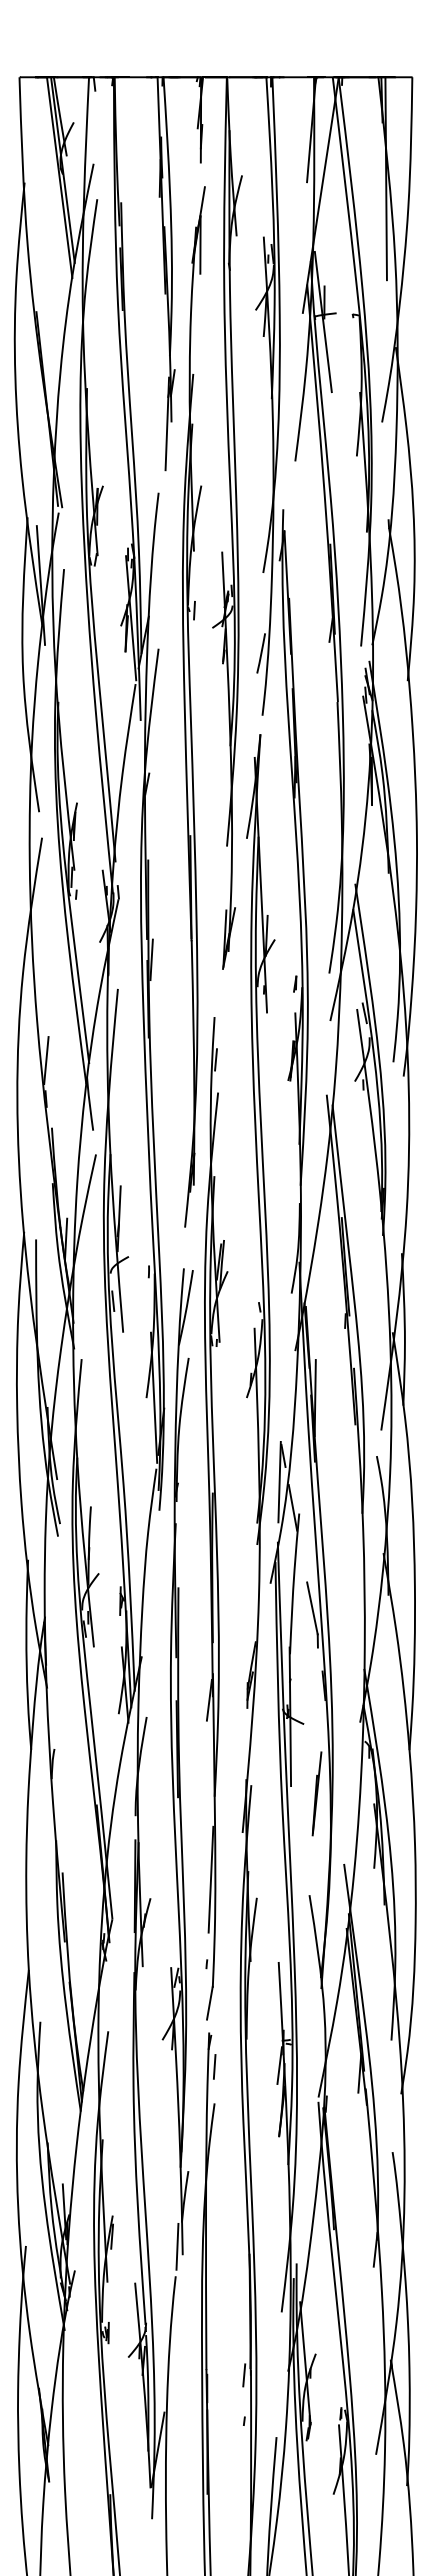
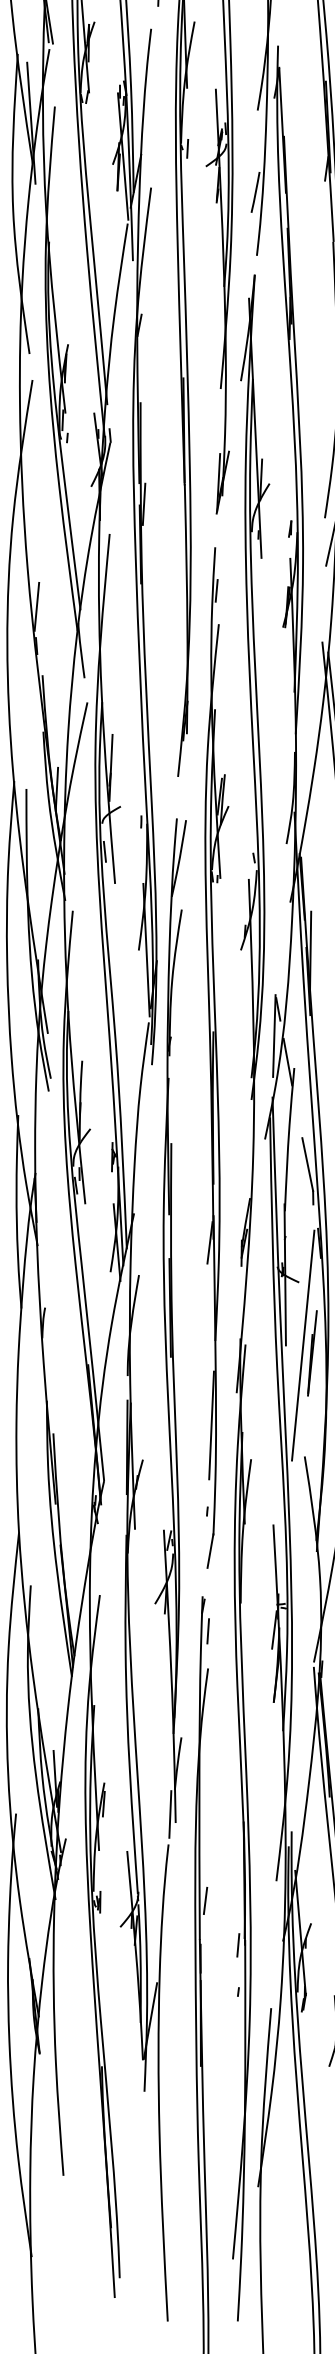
part: (216, 1518) -> (217, 1057), moved
line: (307, 1786) -> (302, 1345), added
line: (211, 2331) -> (204, 1900), added

